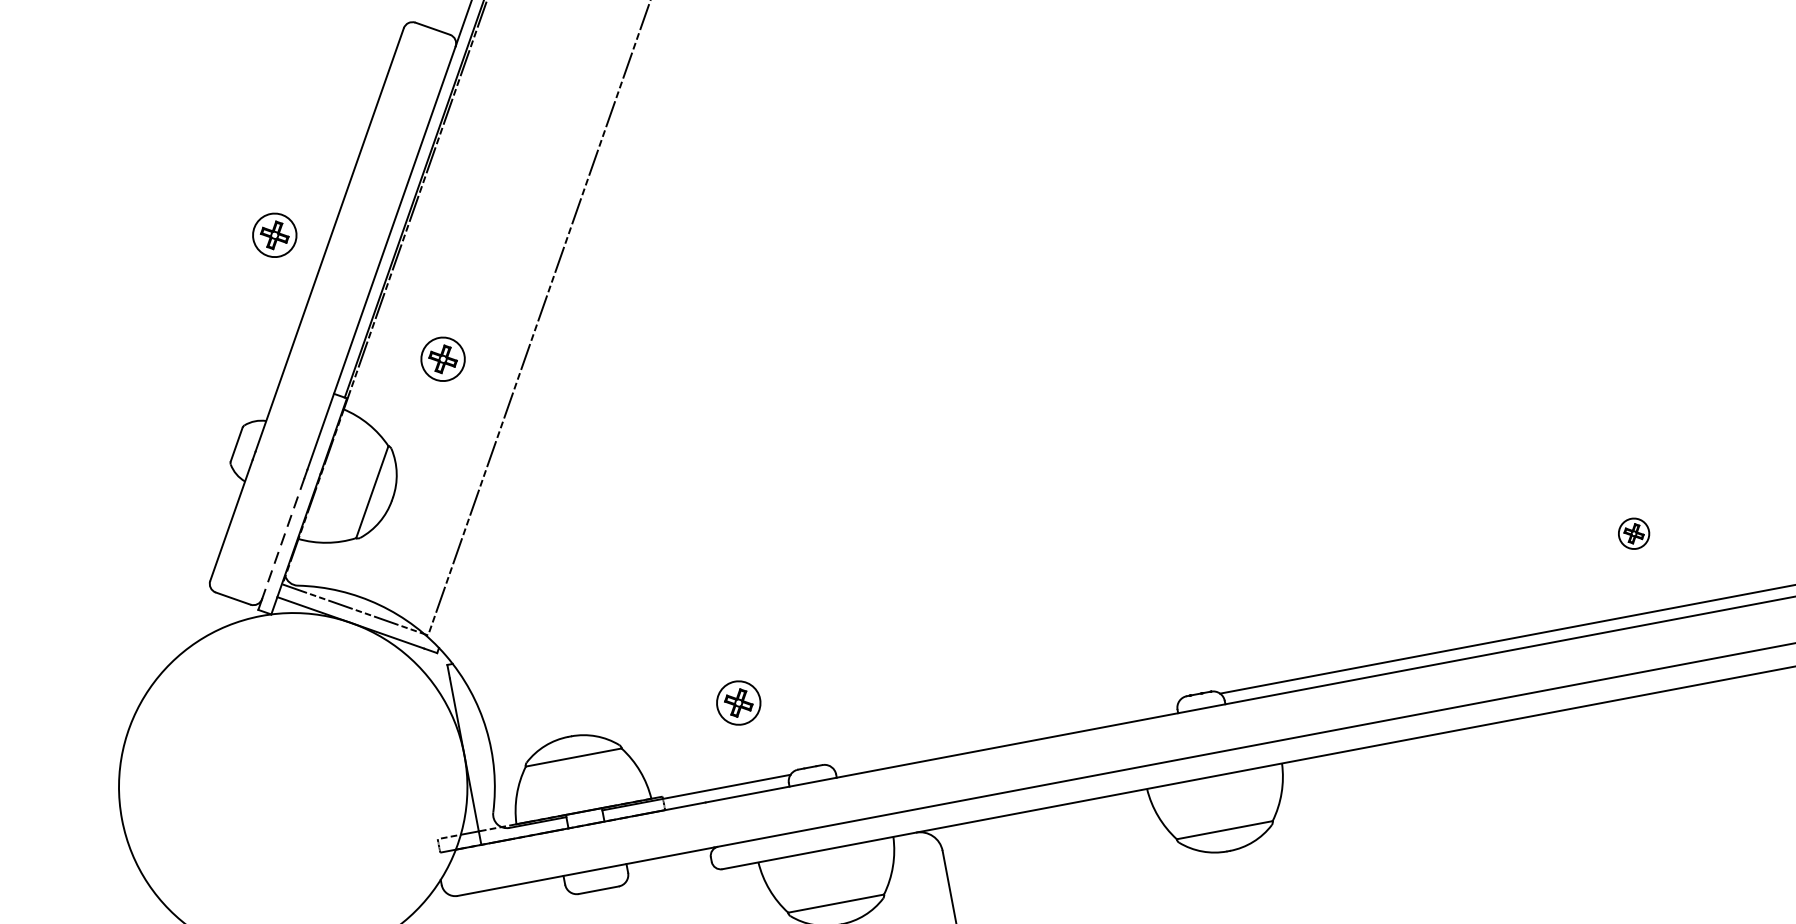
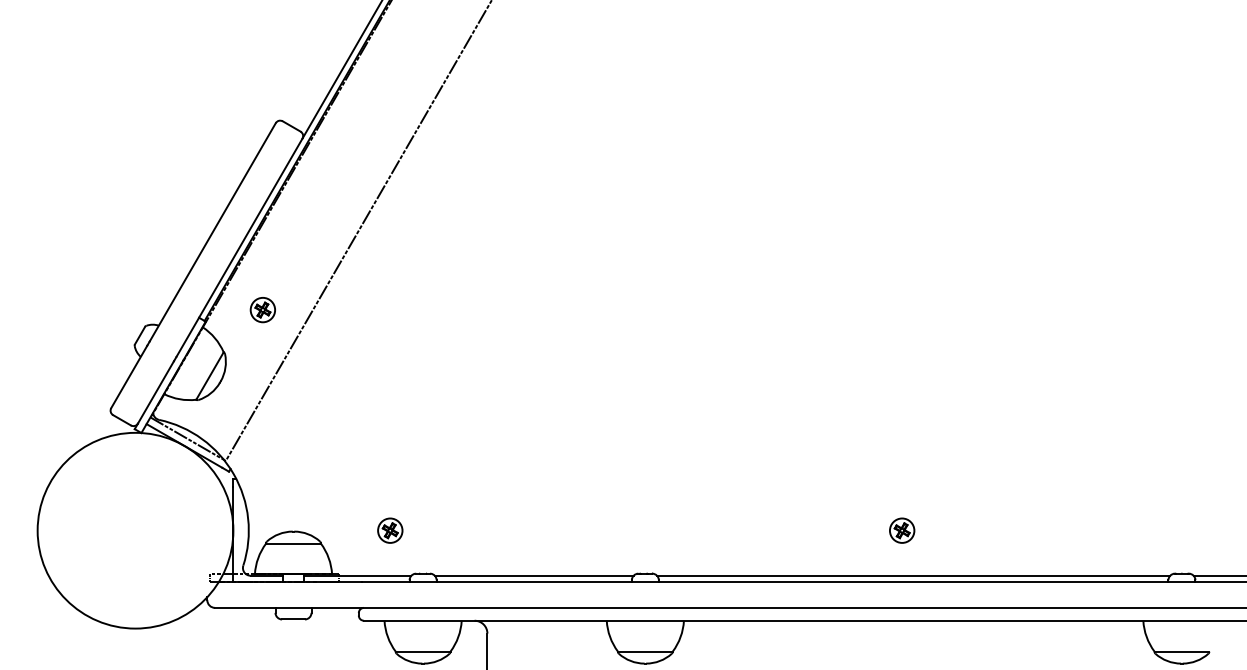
part: (274, 236) -> (182, 224), removed
part: (1634, 533) -> (902, 530), size x1.43
line: (282, 538) -> (155, 392), dashed -> solid
line: (1003, 734) -> (533, 575), added

